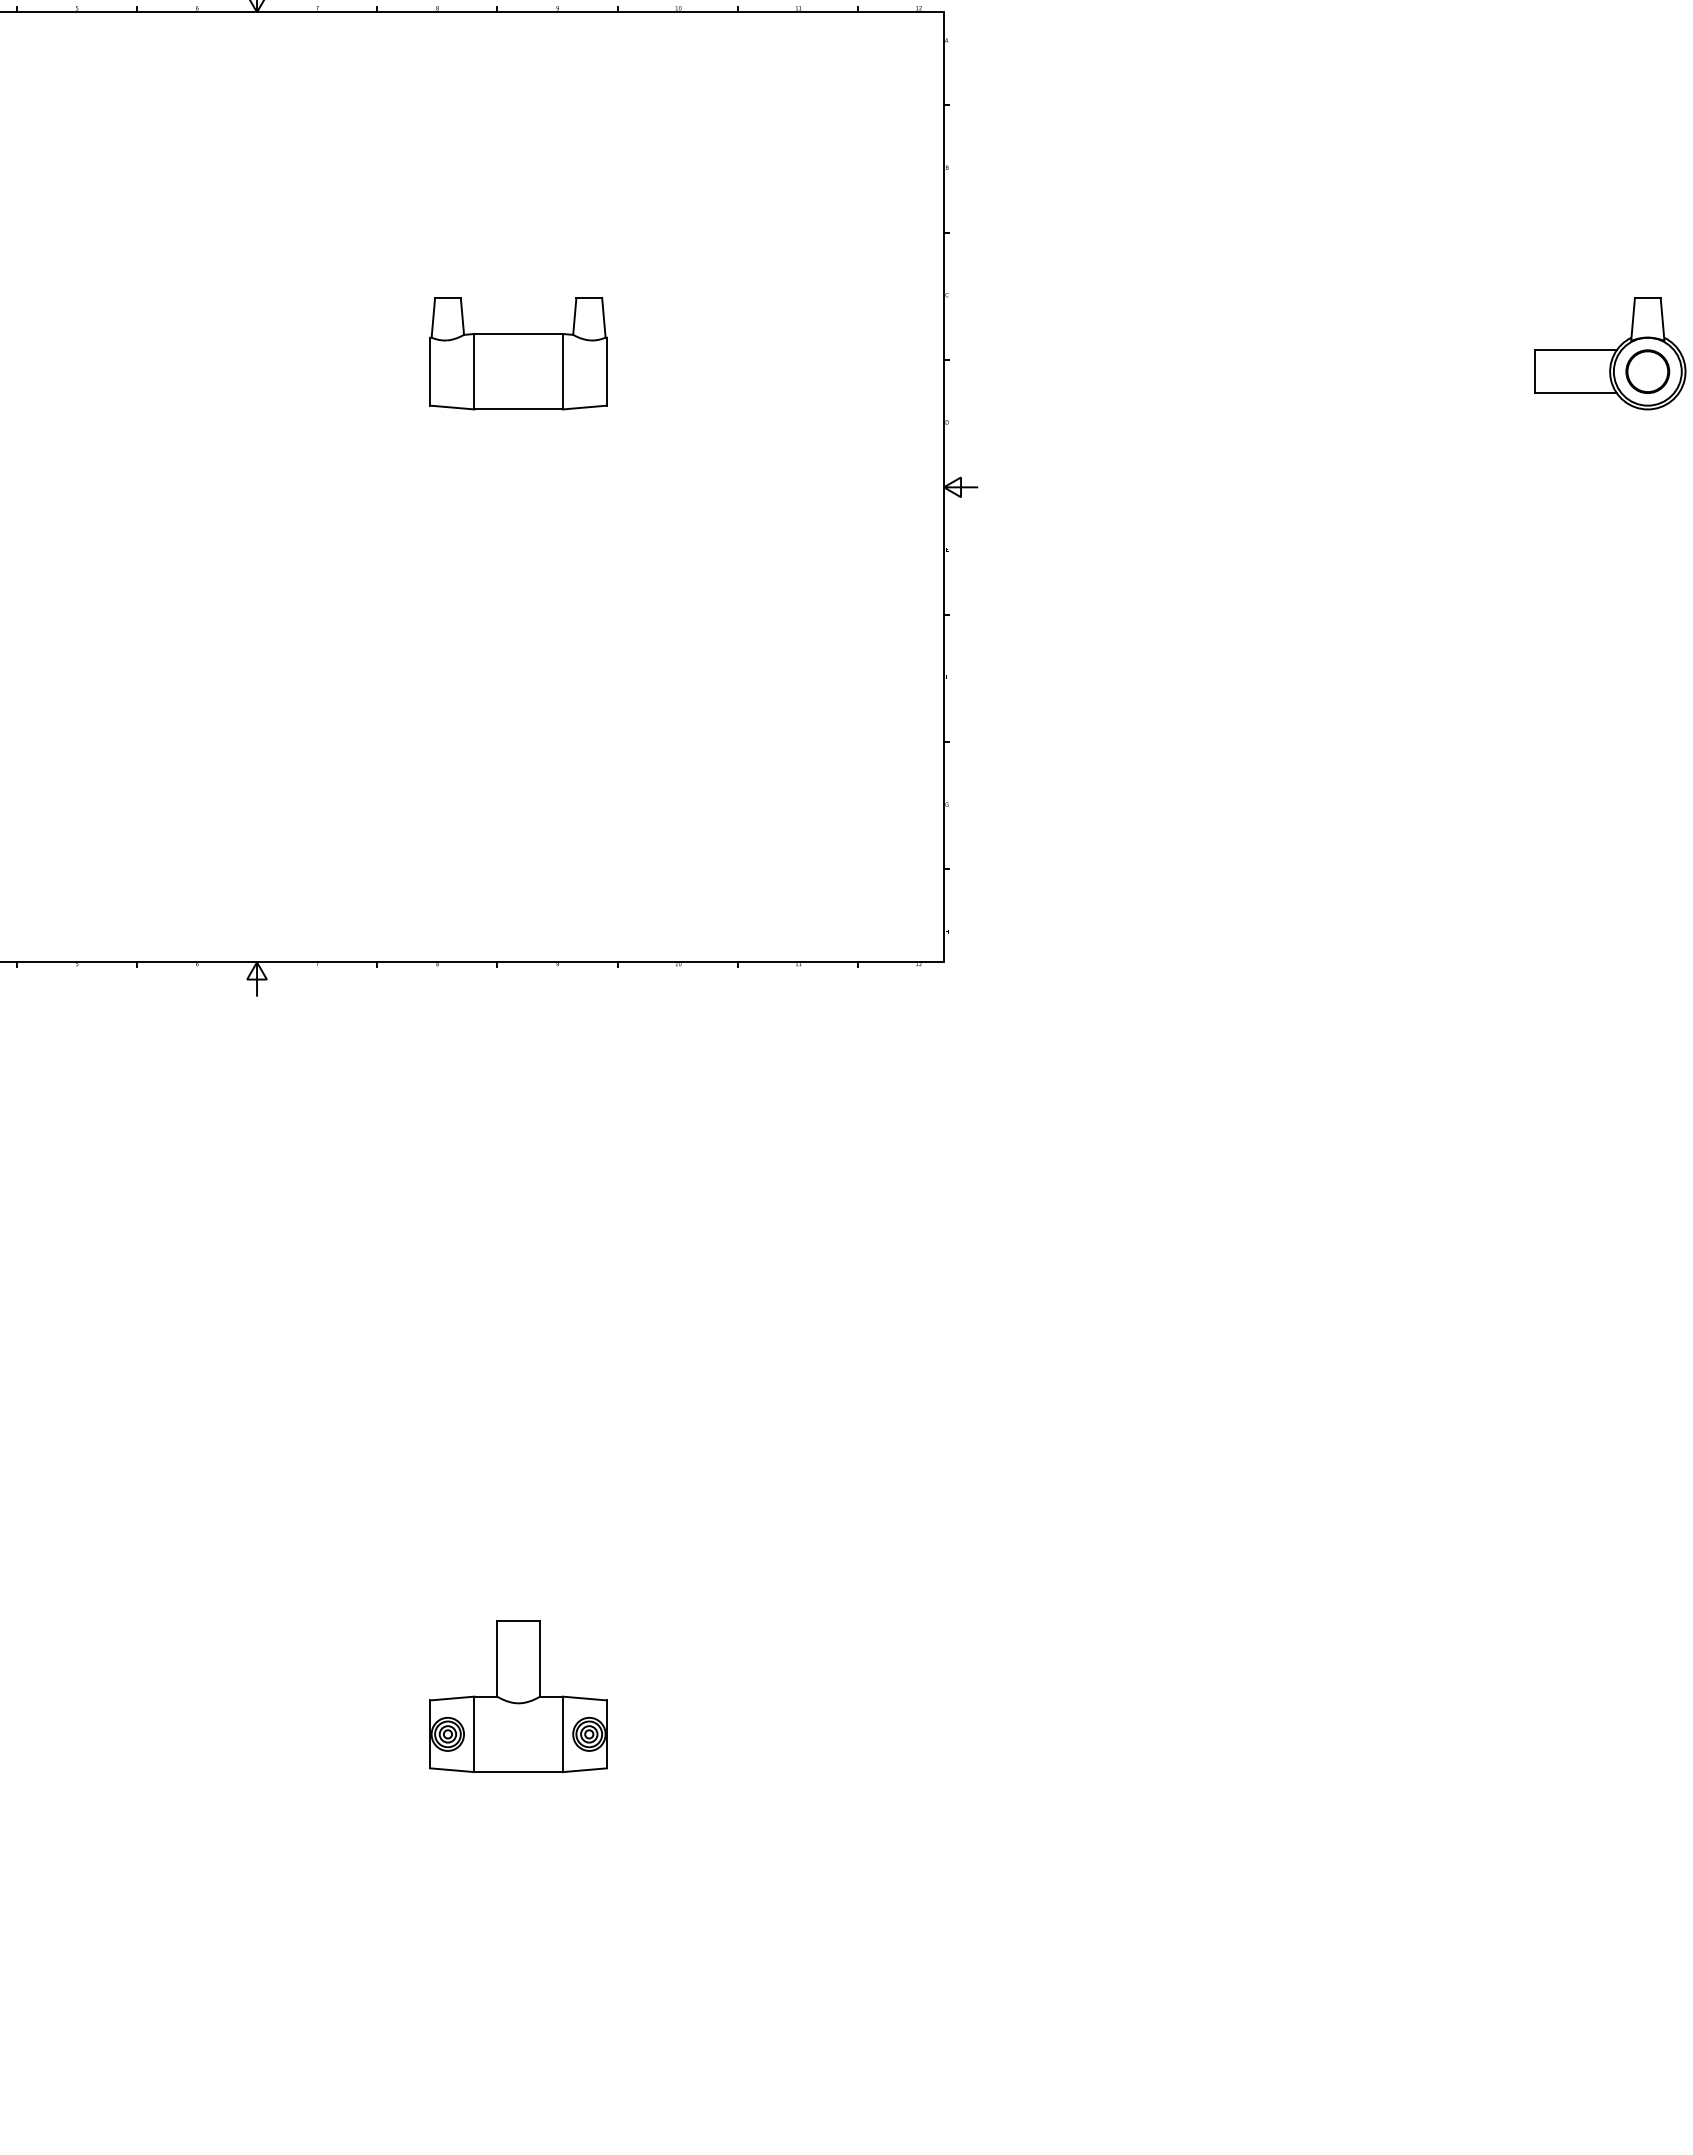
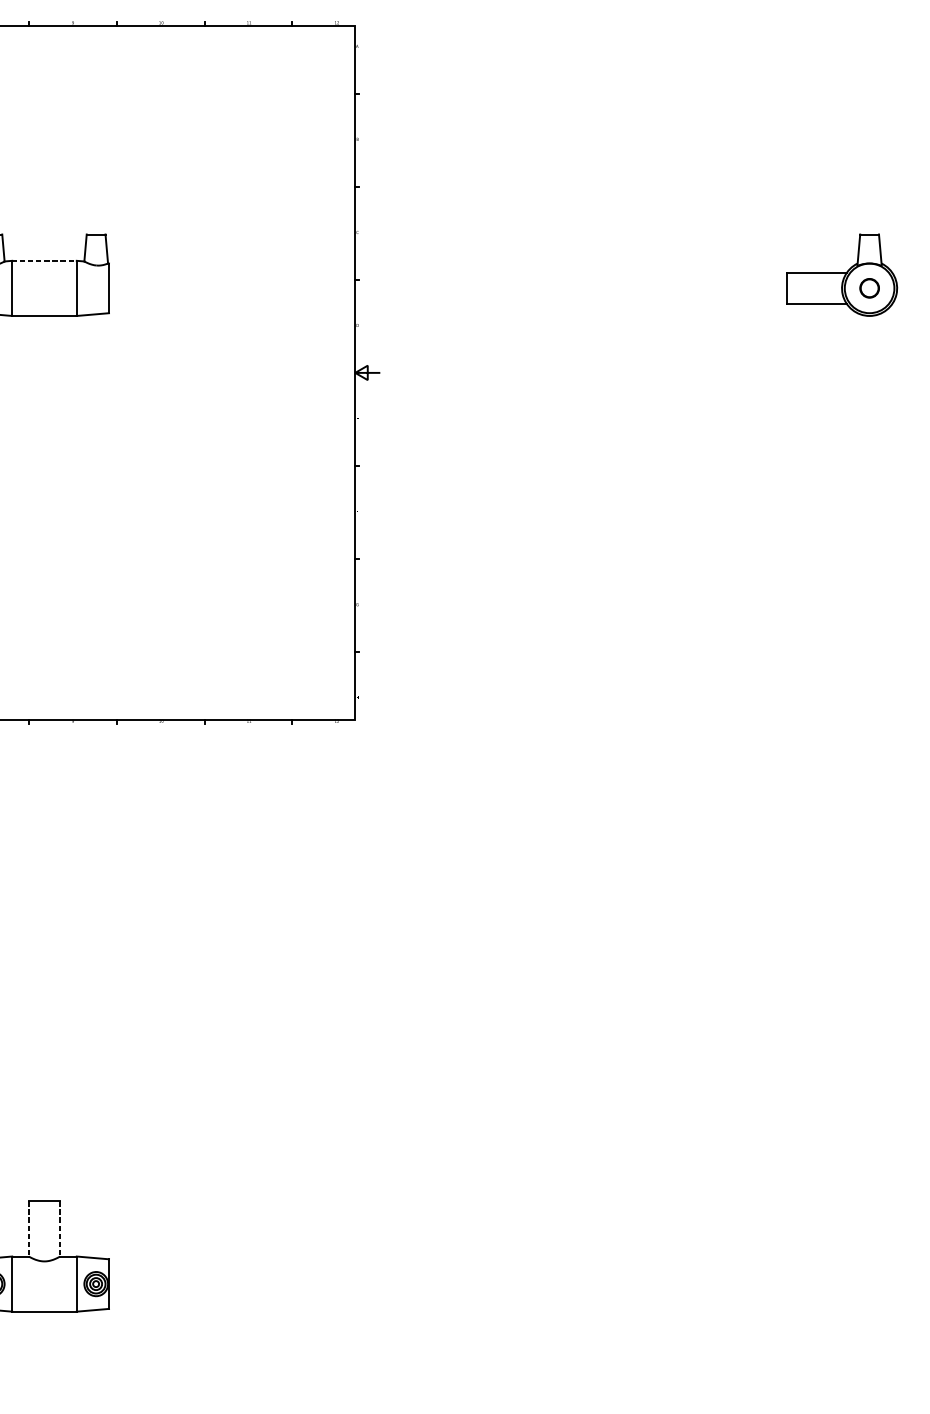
line: (519, 333) -> (45, 260), solid -> dashed
part: (1647, 371) -> (869, 288), size x0.6
line: (497, 1658) -> (29, 1228), solid -> dashed
line: (540, 1658) -> (60, 1228), solid -> dashed

